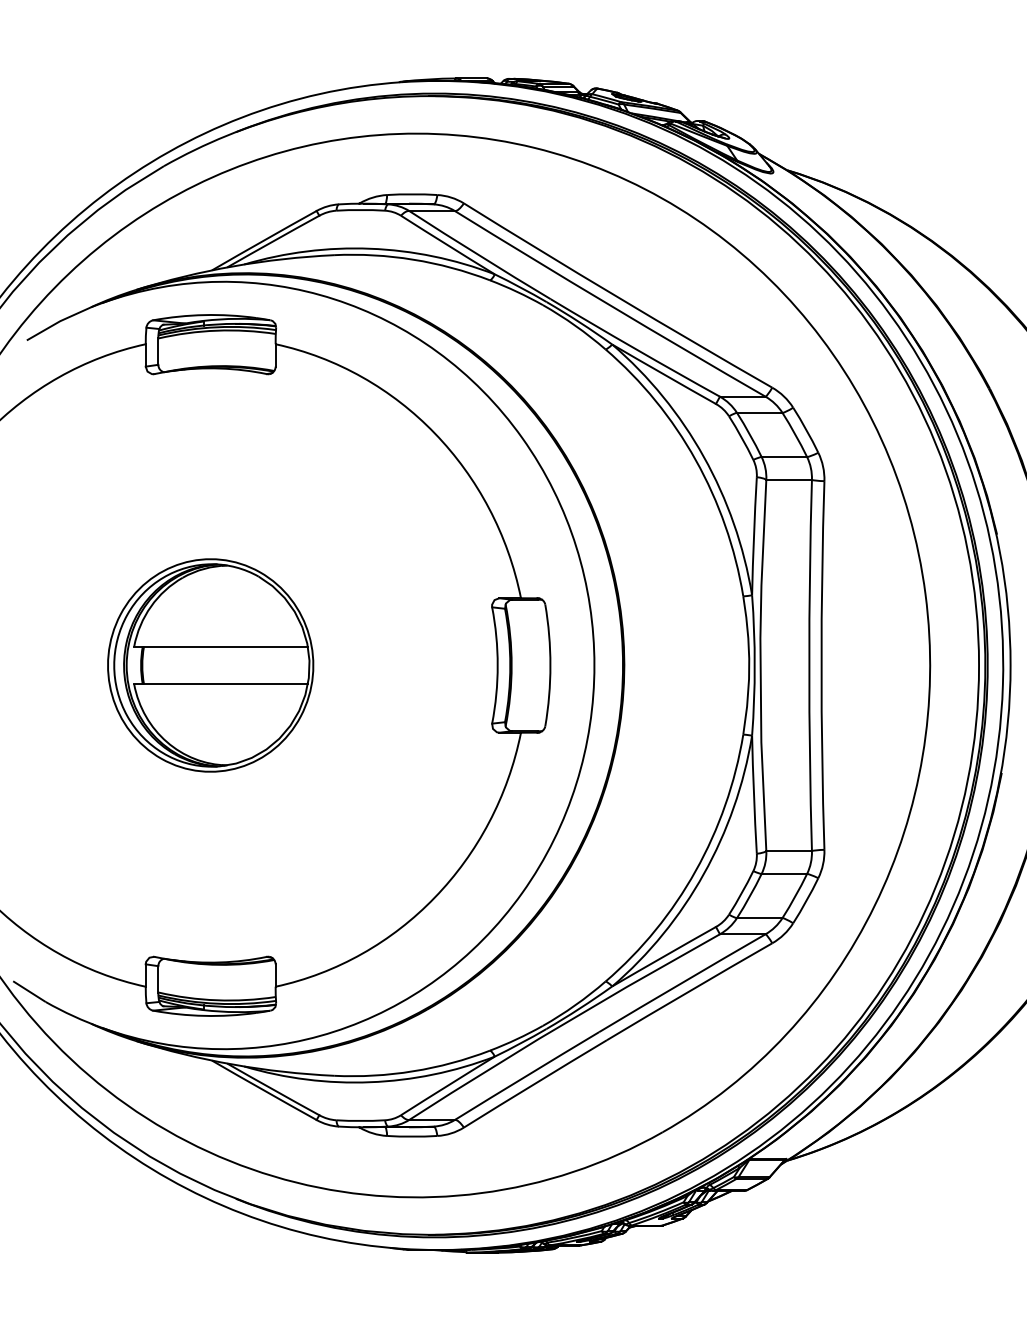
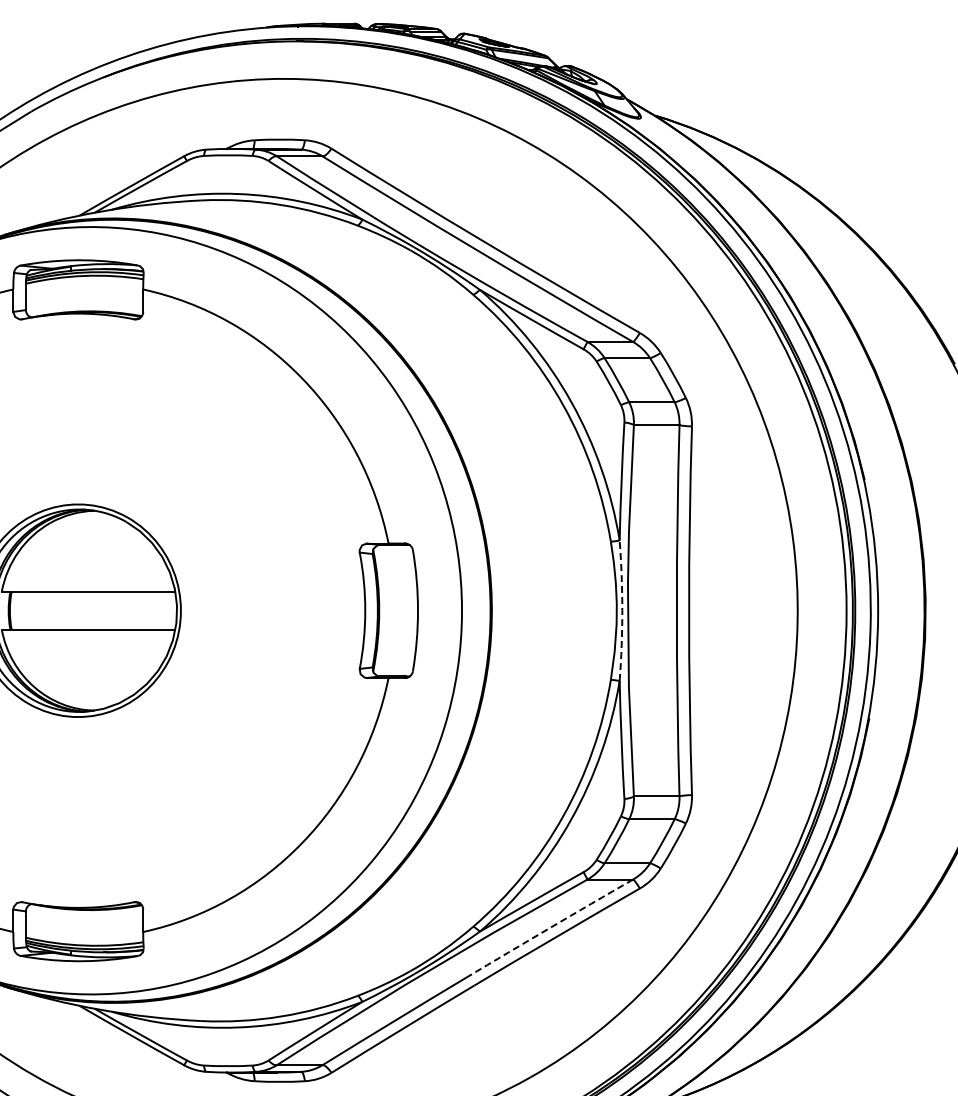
arc: (754, 665) -> (622, 610), solid -> dashed
arc: (682, 982) -> (550, 927), solid -> dashed

